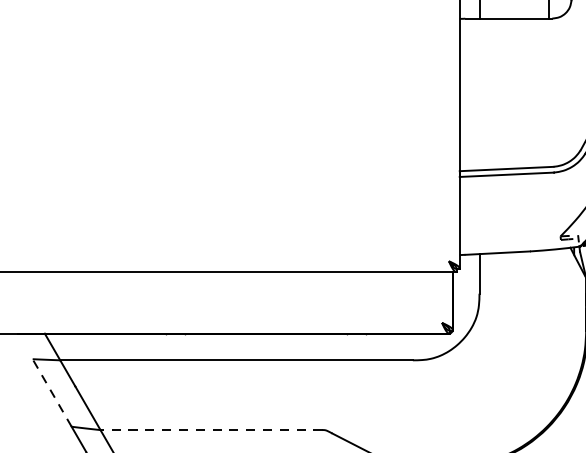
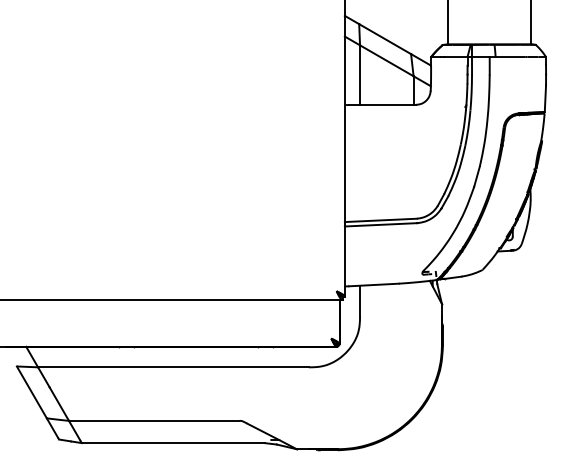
line: (51, 393) -> (31, 392), dashed -> solid
line: (210, 429) -> (153, 420), dashed -> solid

